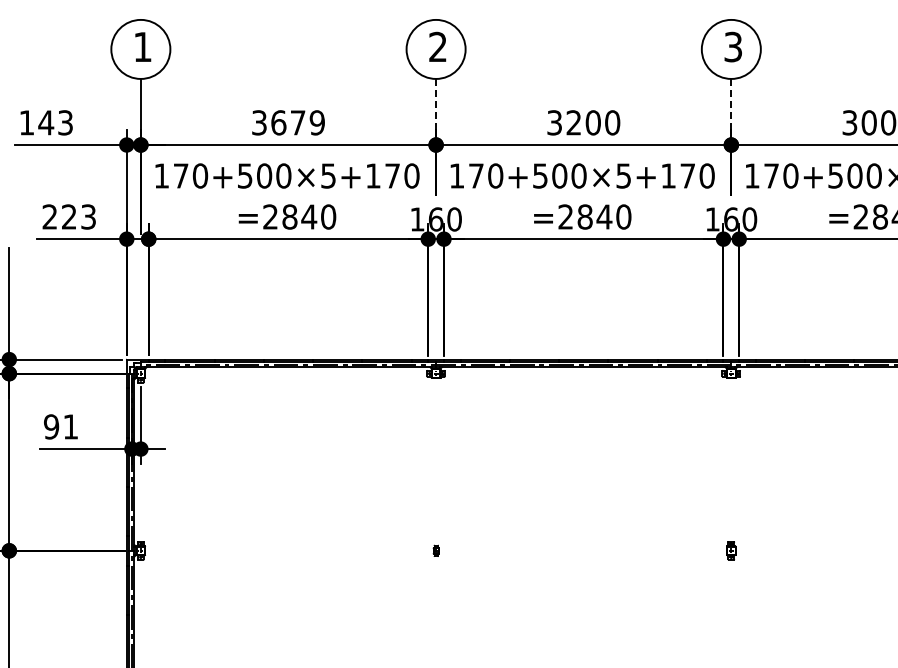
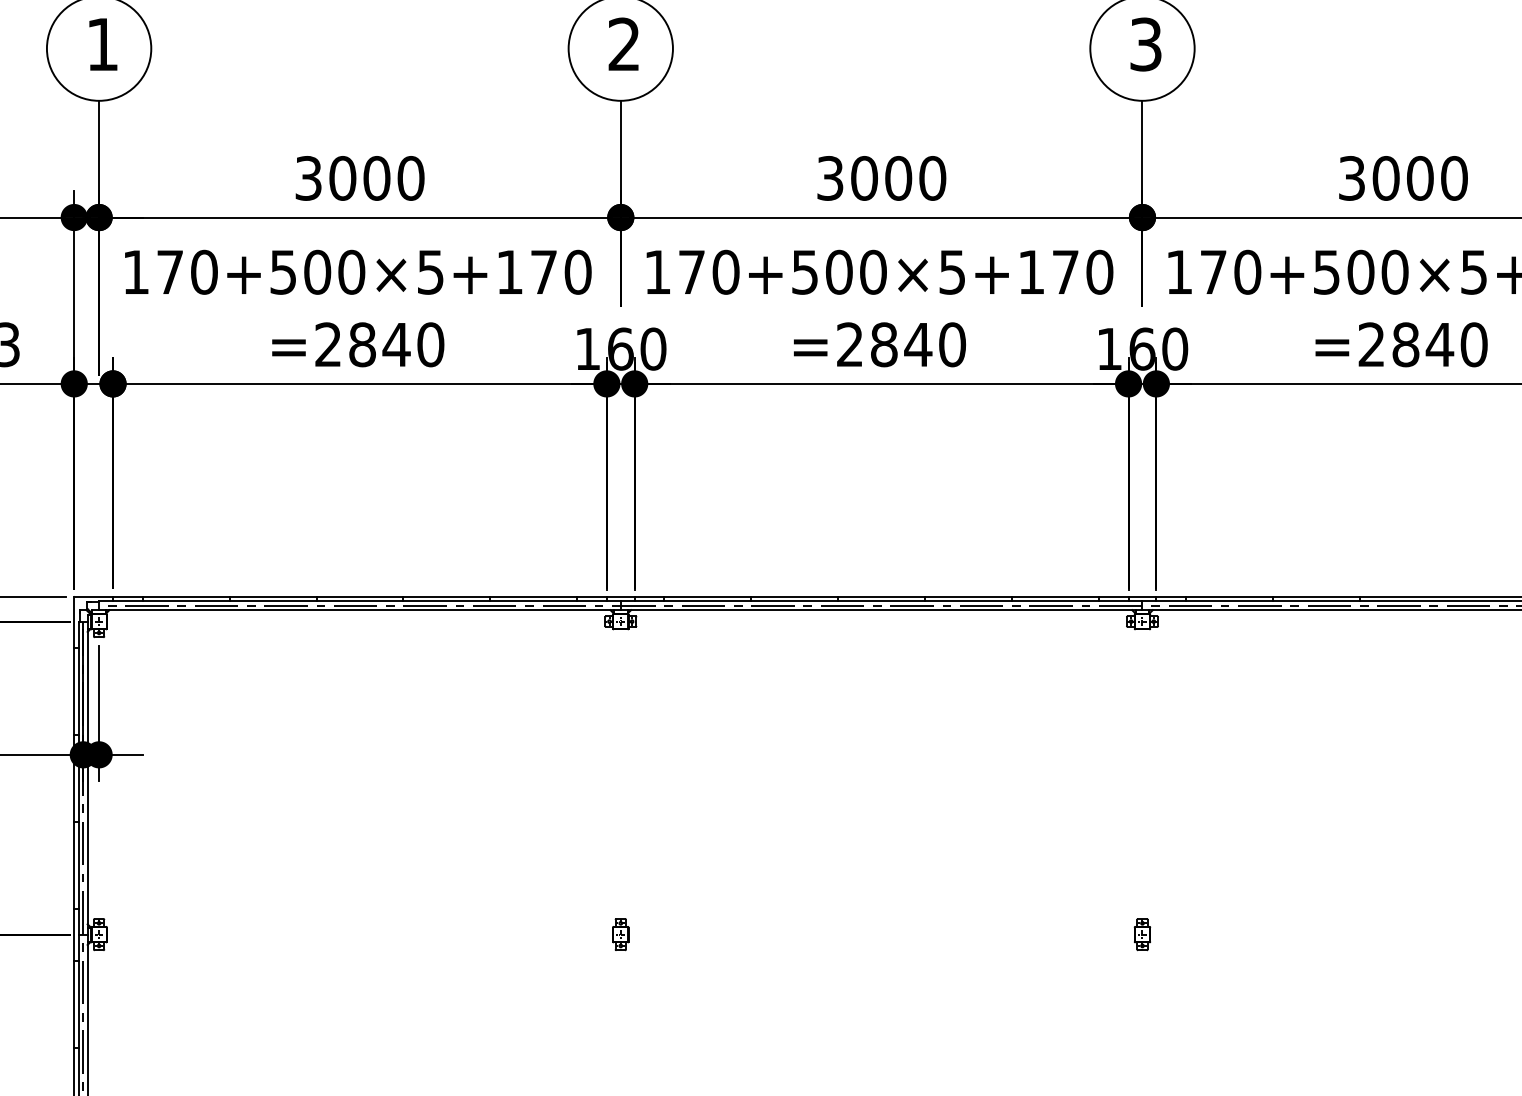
line: (436, 104) -> (621, 145), dashed -> solid
line: (731, 104) -> (1142, 145), dashed -> solid
text: (297, 122) -> (375, 177), 3679 -> 3000
text: (573, 122) -> (863, 177), 3200 -> 3000
part: (436, 550) -> (621, 934), size x1.67

